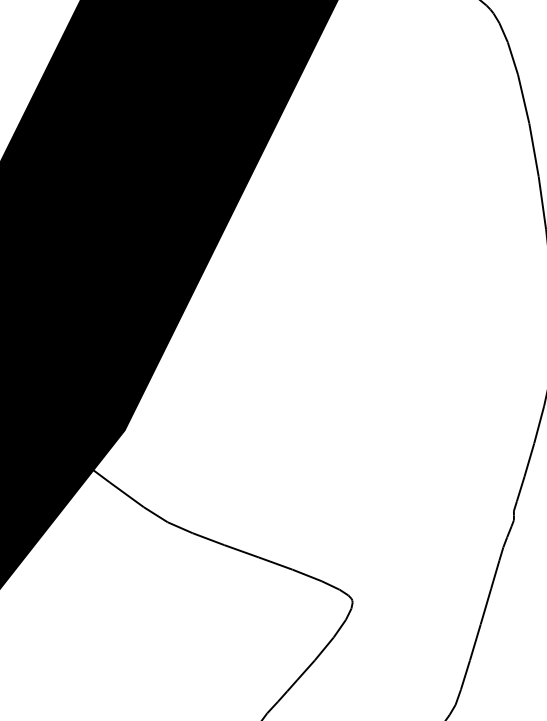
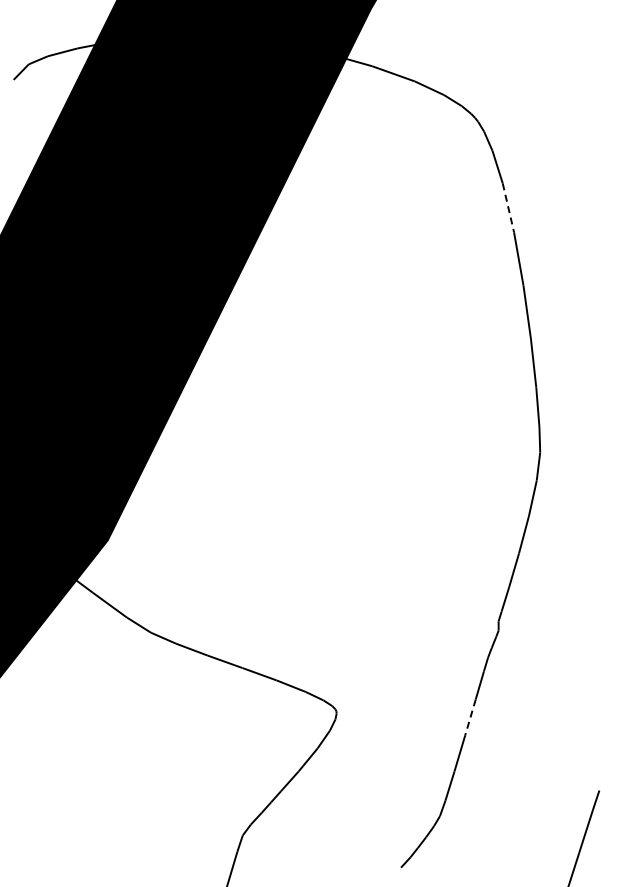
line: (523, 99) -> (508, 208), solid -> dashed
line: (485, 606) -> (470, 717), solid -> dashed

